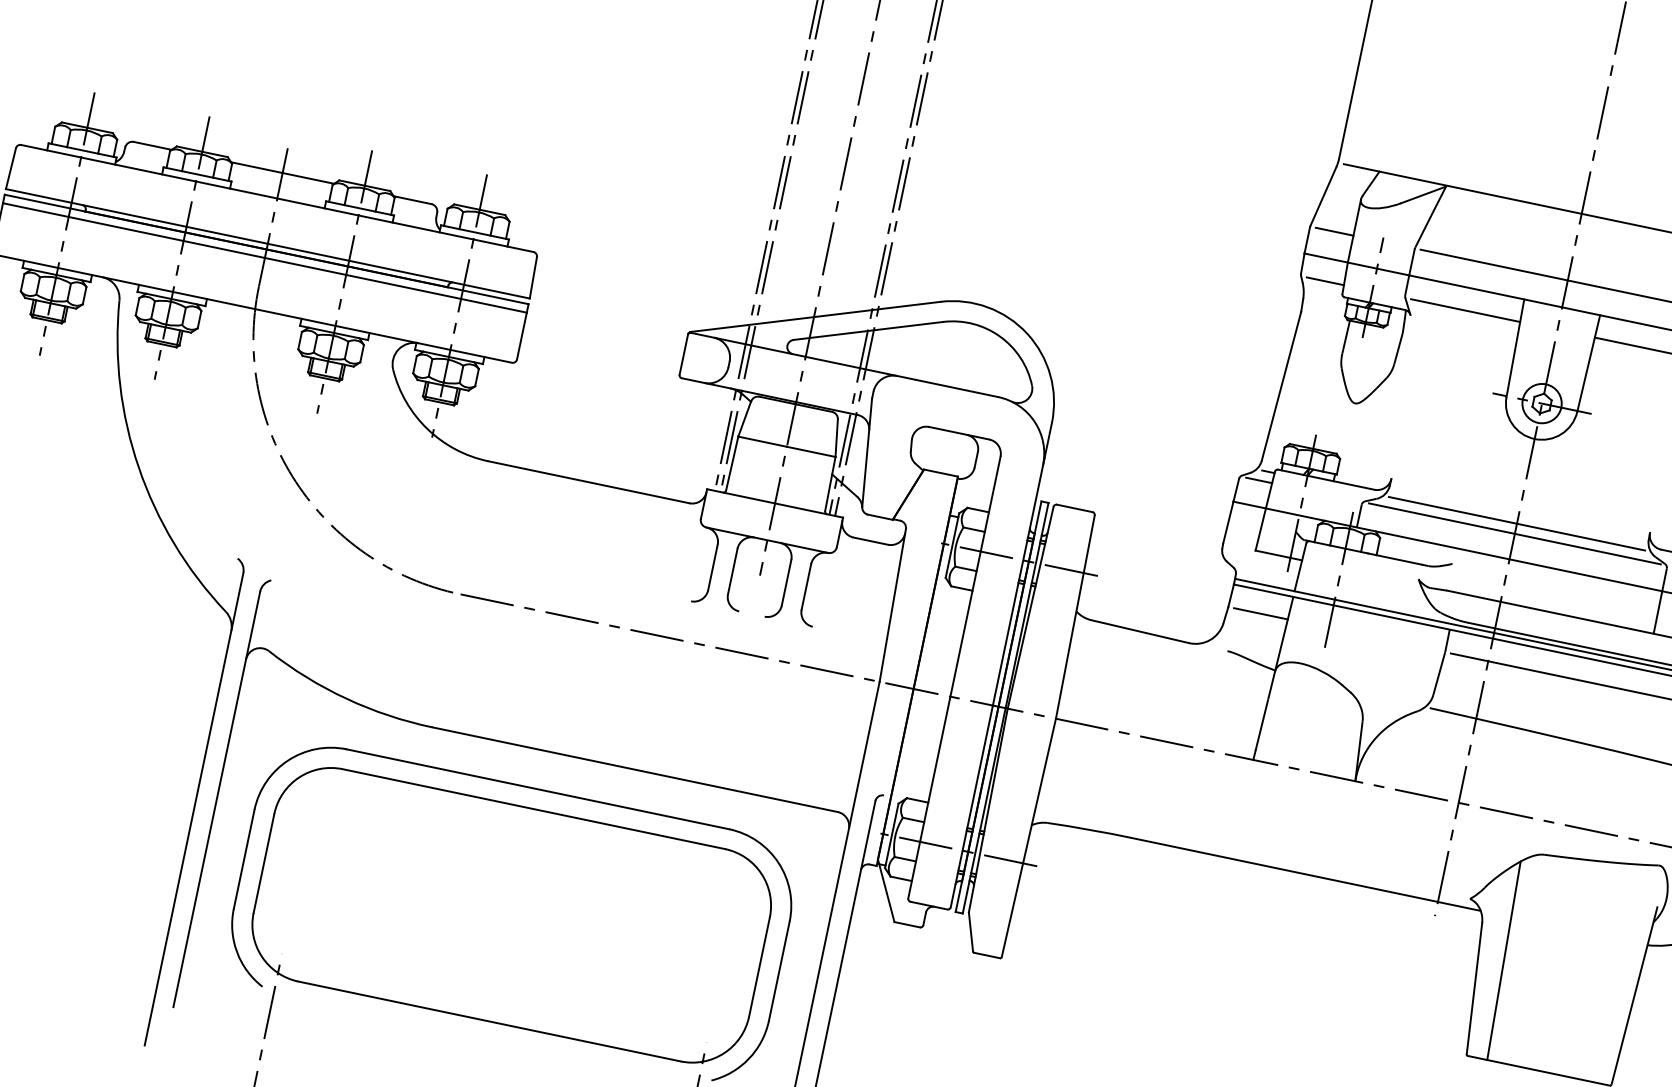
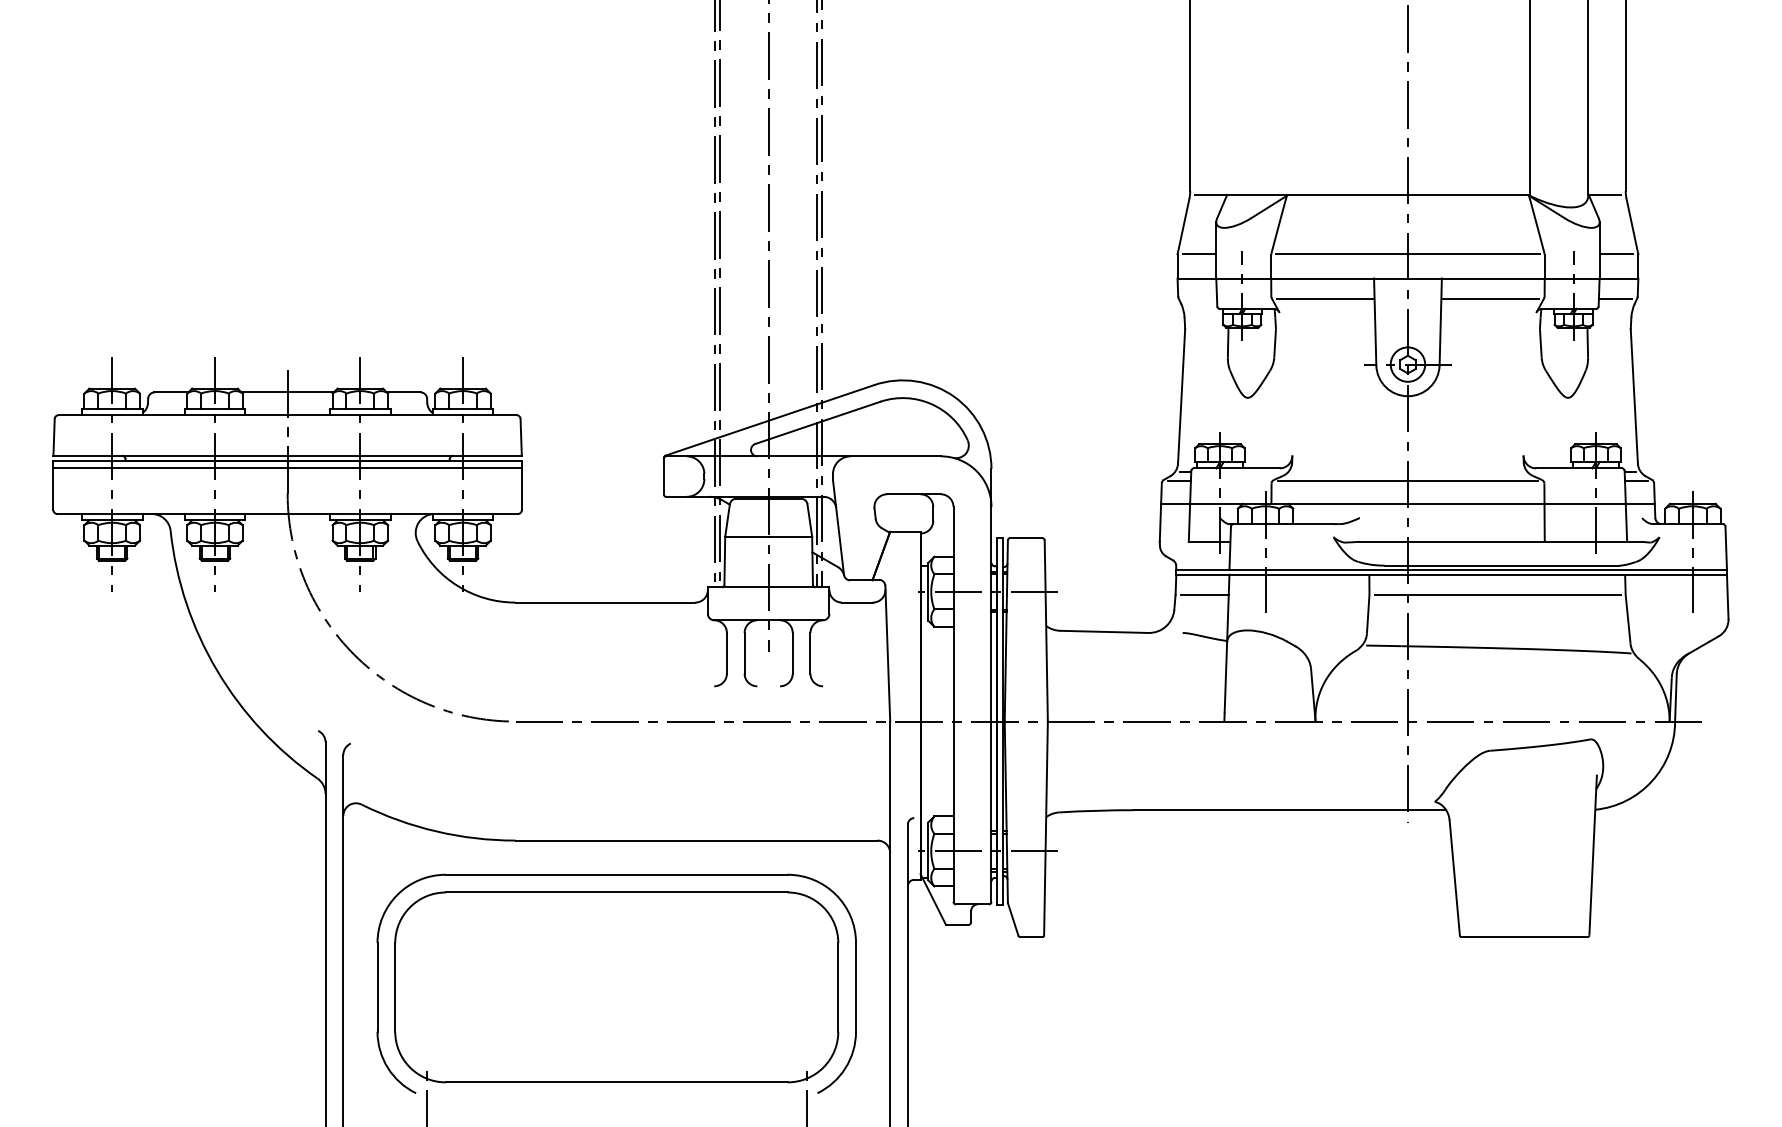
line: (1325, 281) -> (1200, 298), removed
line: (1516, 524) -> (1407, 472), removed
line: (1503, 960) -> (1474, 848), removed

